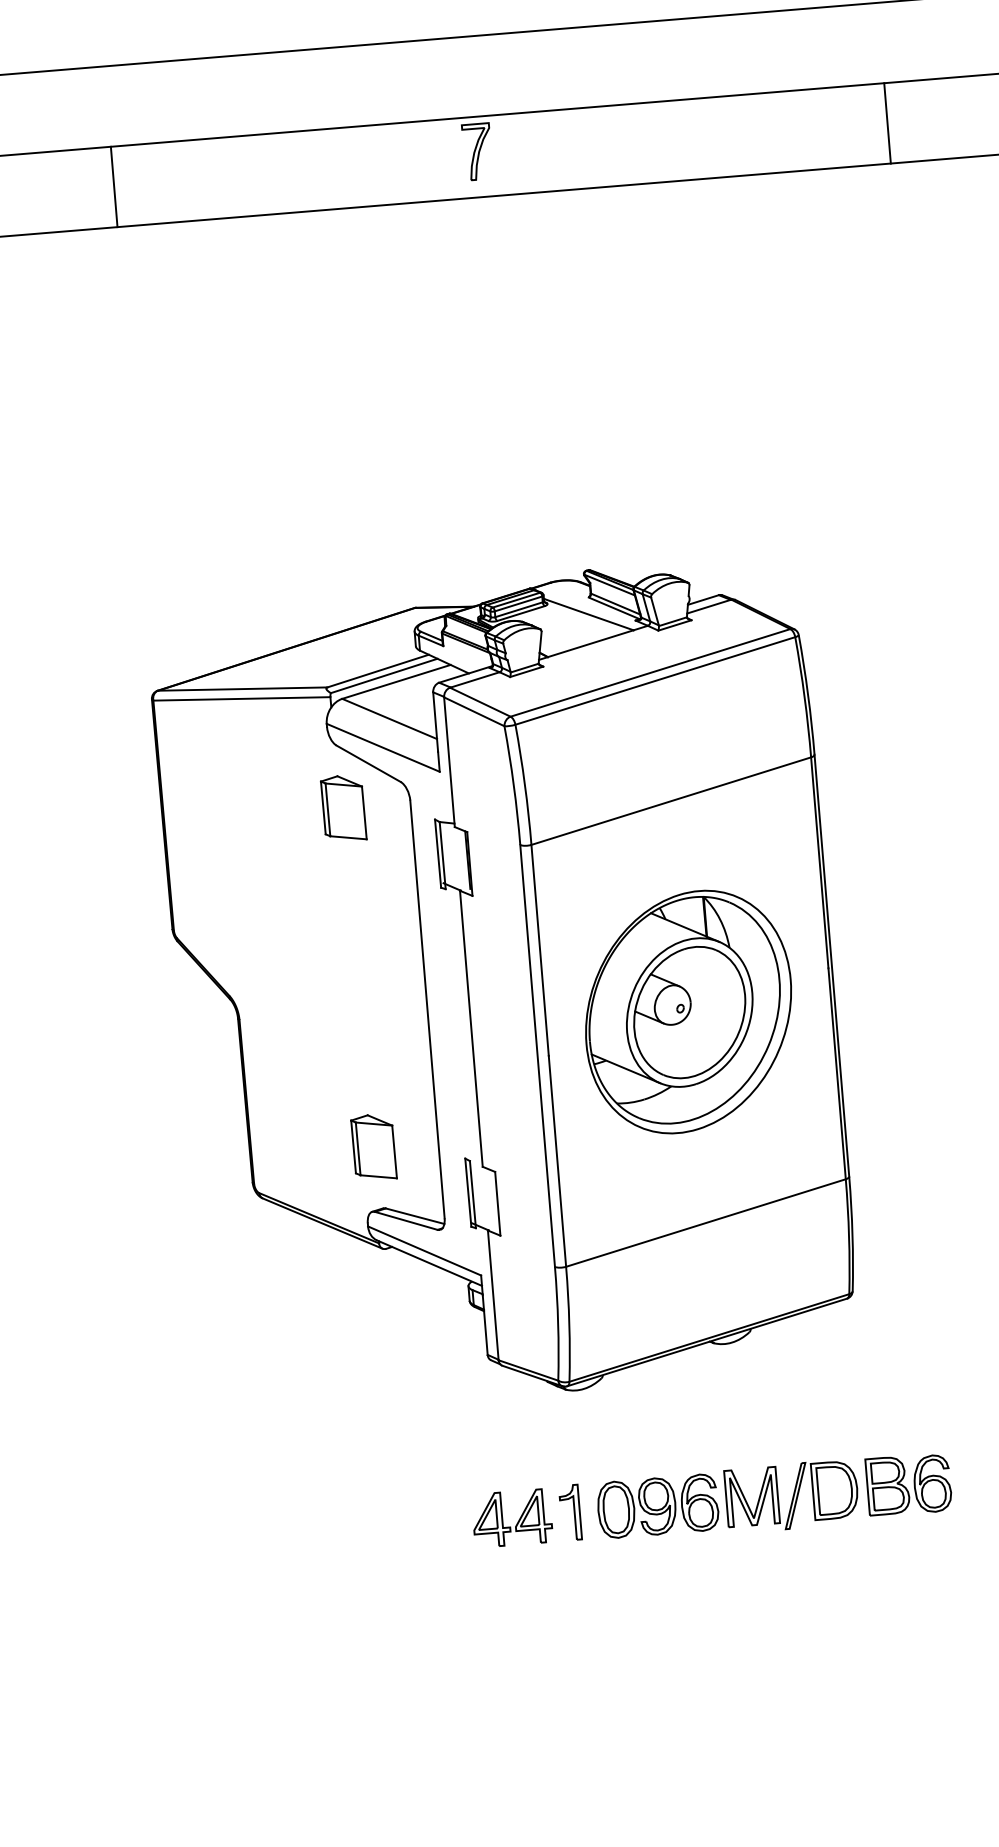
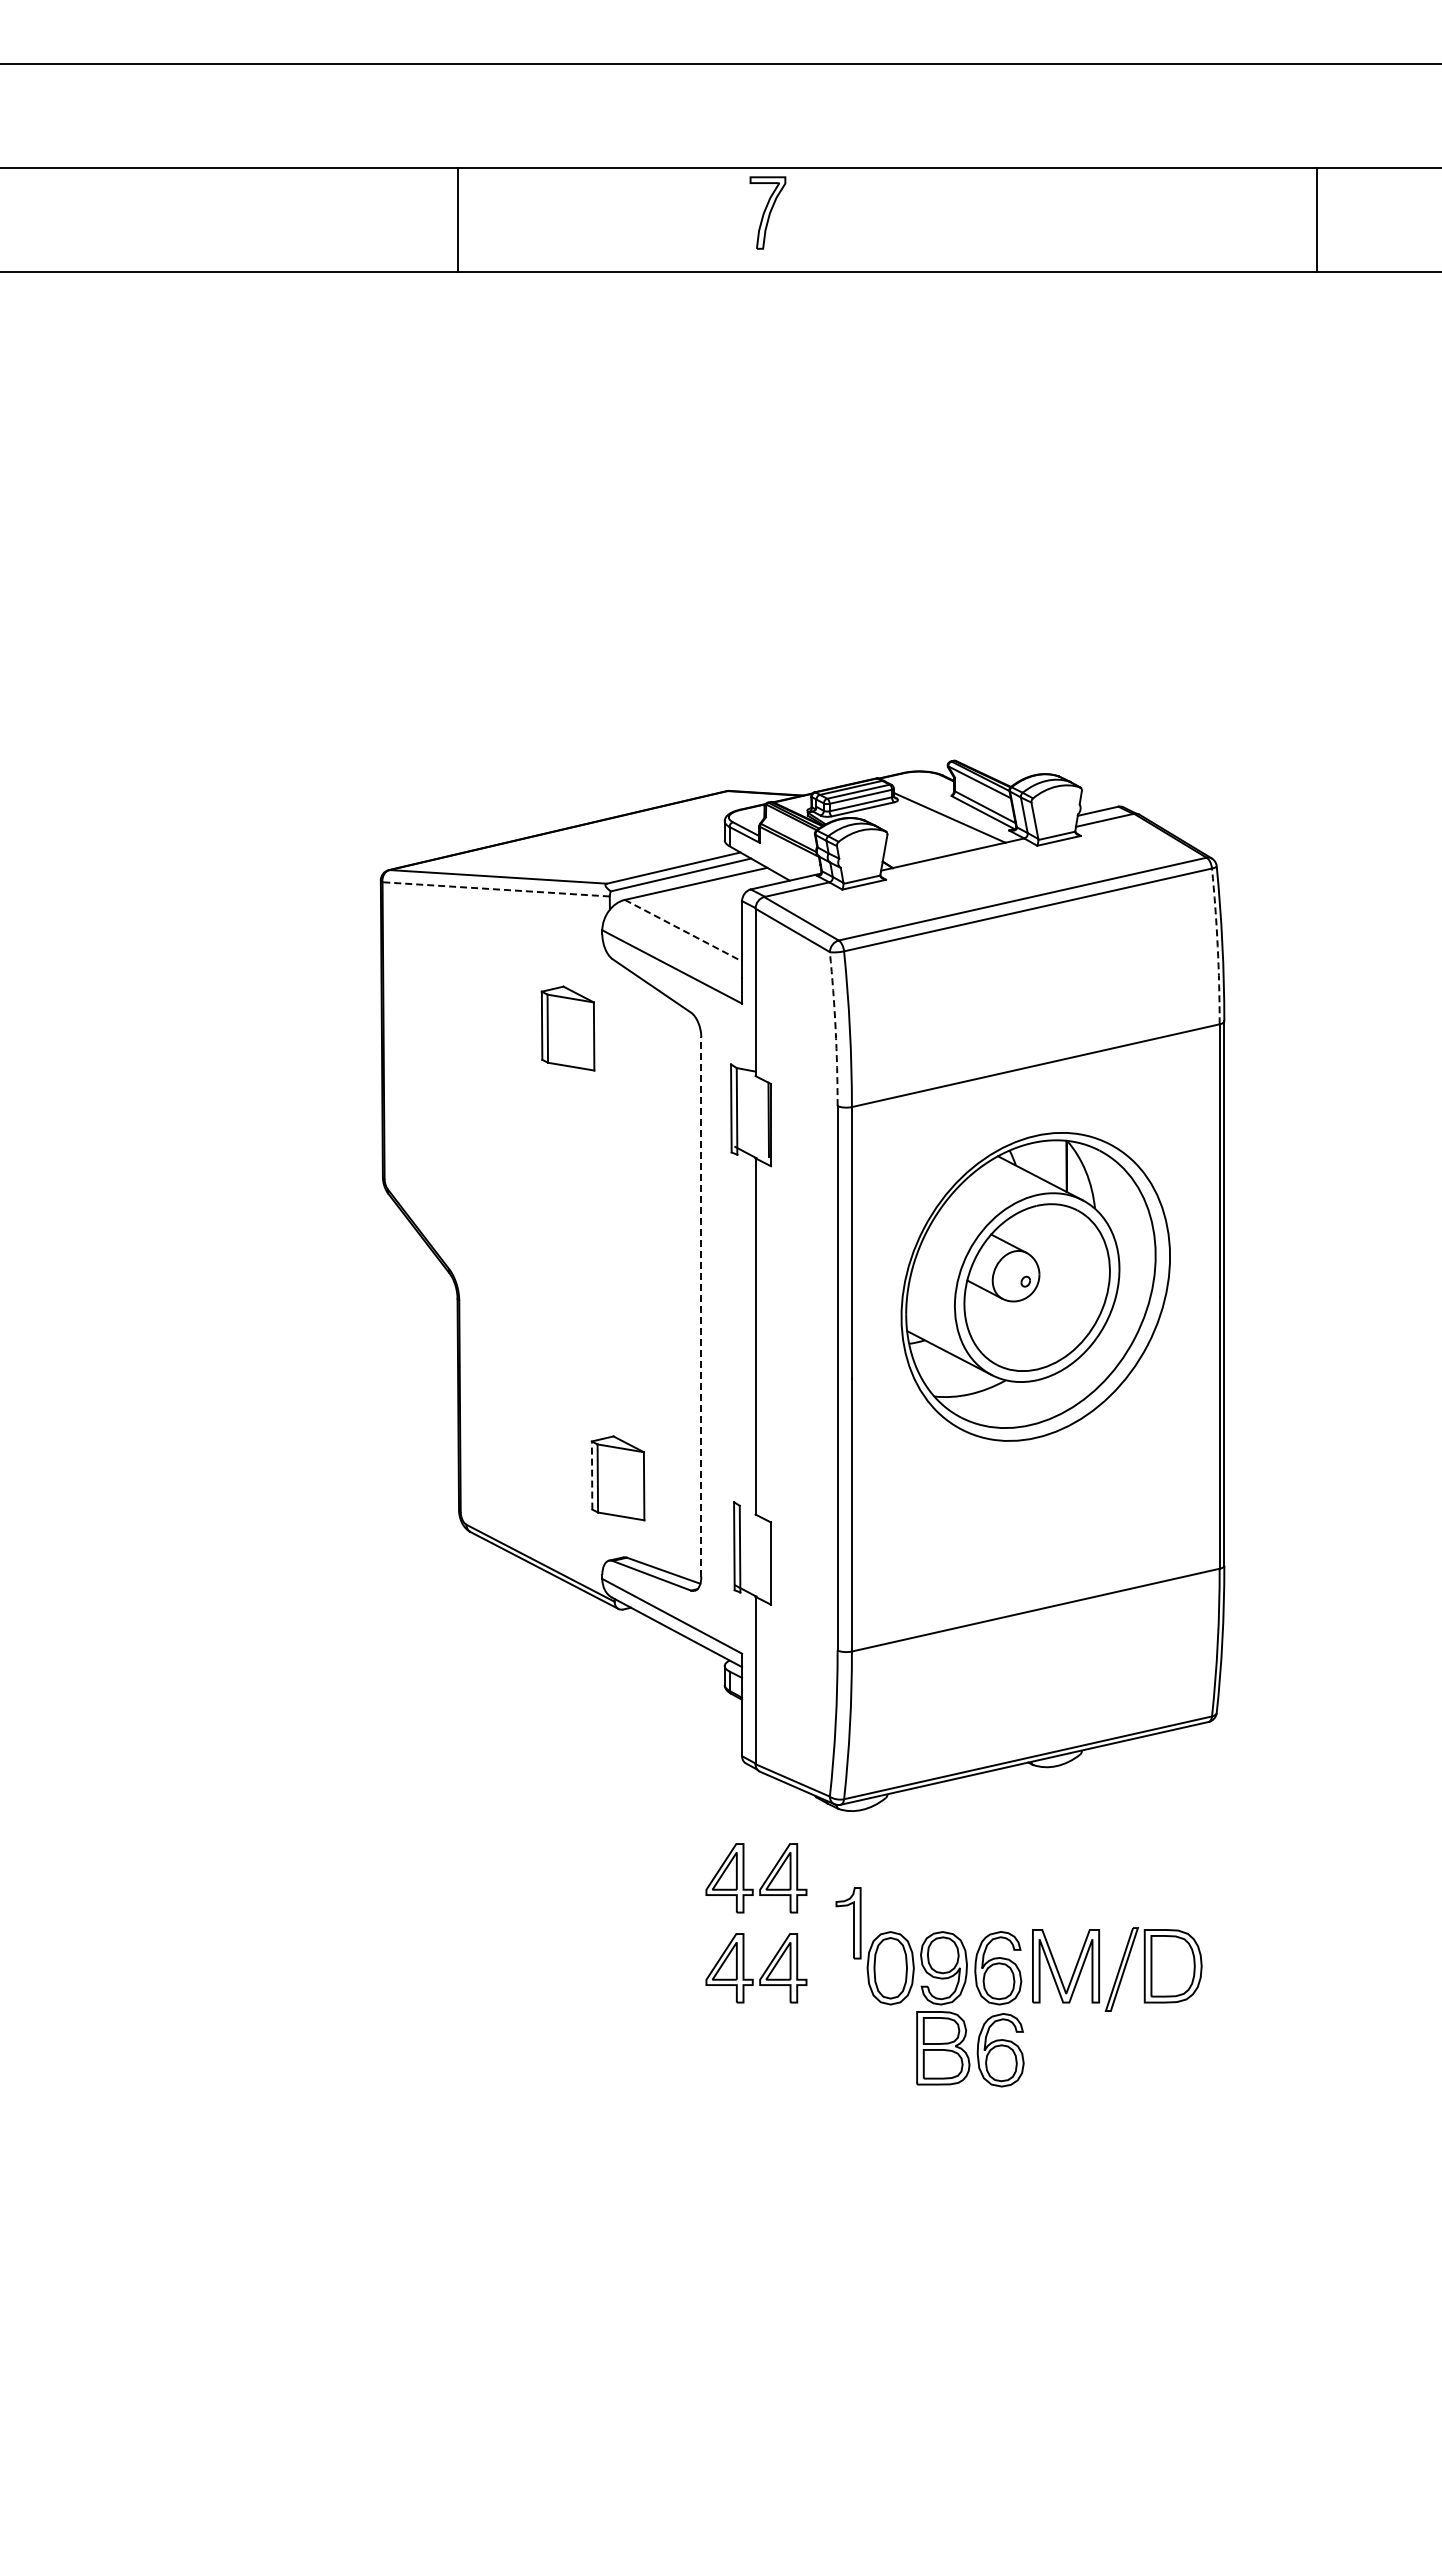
line: (887, 123) -> (1317, 219), moved
part: (477, 151) -> (767, 212), moved
line: (114, 186) -> (458, 219), moved
arc: (804, 697) -> (1217, 946), solid -> dashed
line: (242, 698) -> (496, 889), solid -> dashed
line: (389, 718) -> (683, 930), solid -> dashed
arc: (513, 785) -> (835, 1029), solid -> dashed
part: (343, 808) -> (567, 1028), moved
line: (427, 1009) -> (701, 1307), solid -> dashed
part: (688, 1011) -> (1035, 1286), moved
line: (353, 1146) -> (592, 1475), solid -> dashed
part: (512, 1451) -> (763, 1882), added
part: (909, 1485) -> (970, 2049), moved
part: (570, 1512) -> (848, 1923), moved

